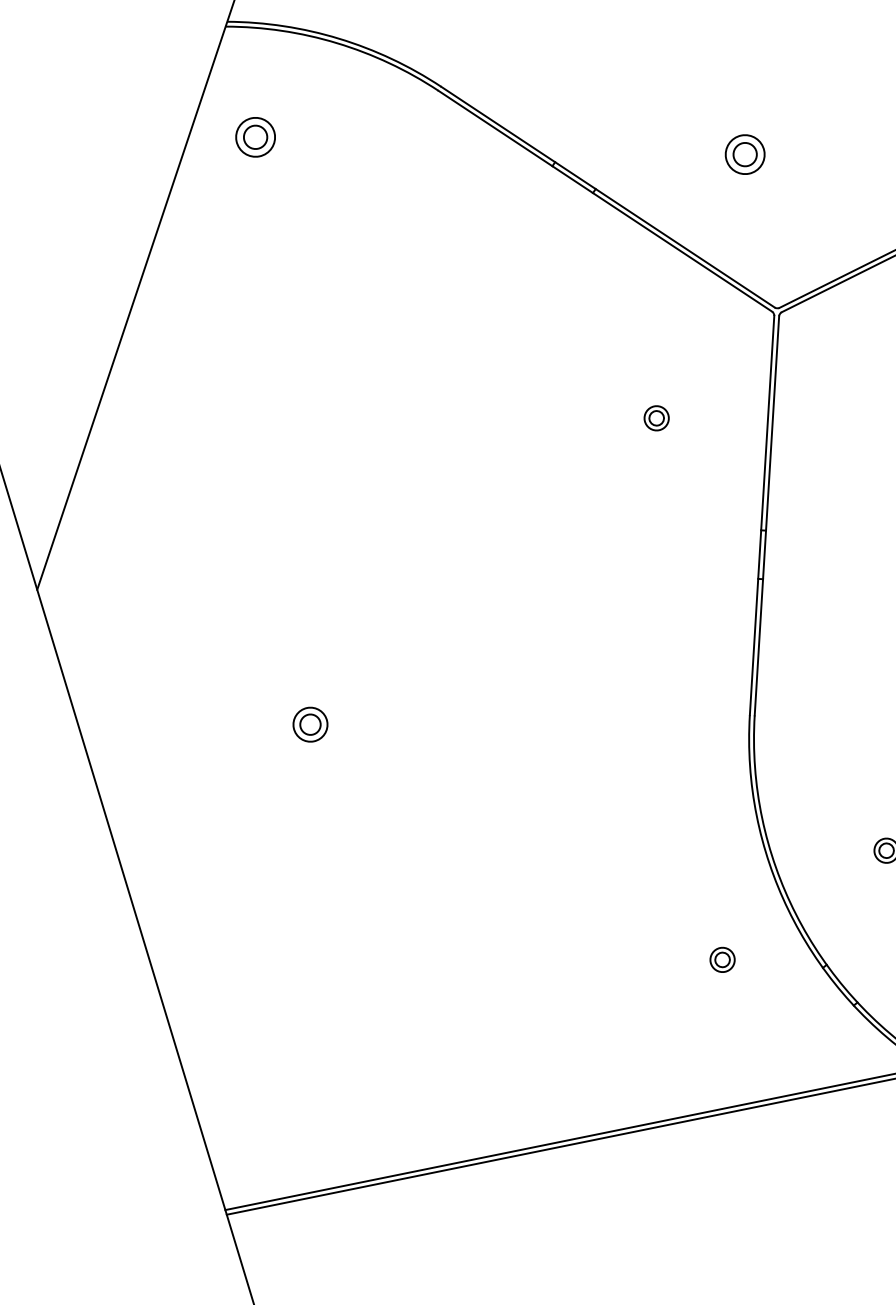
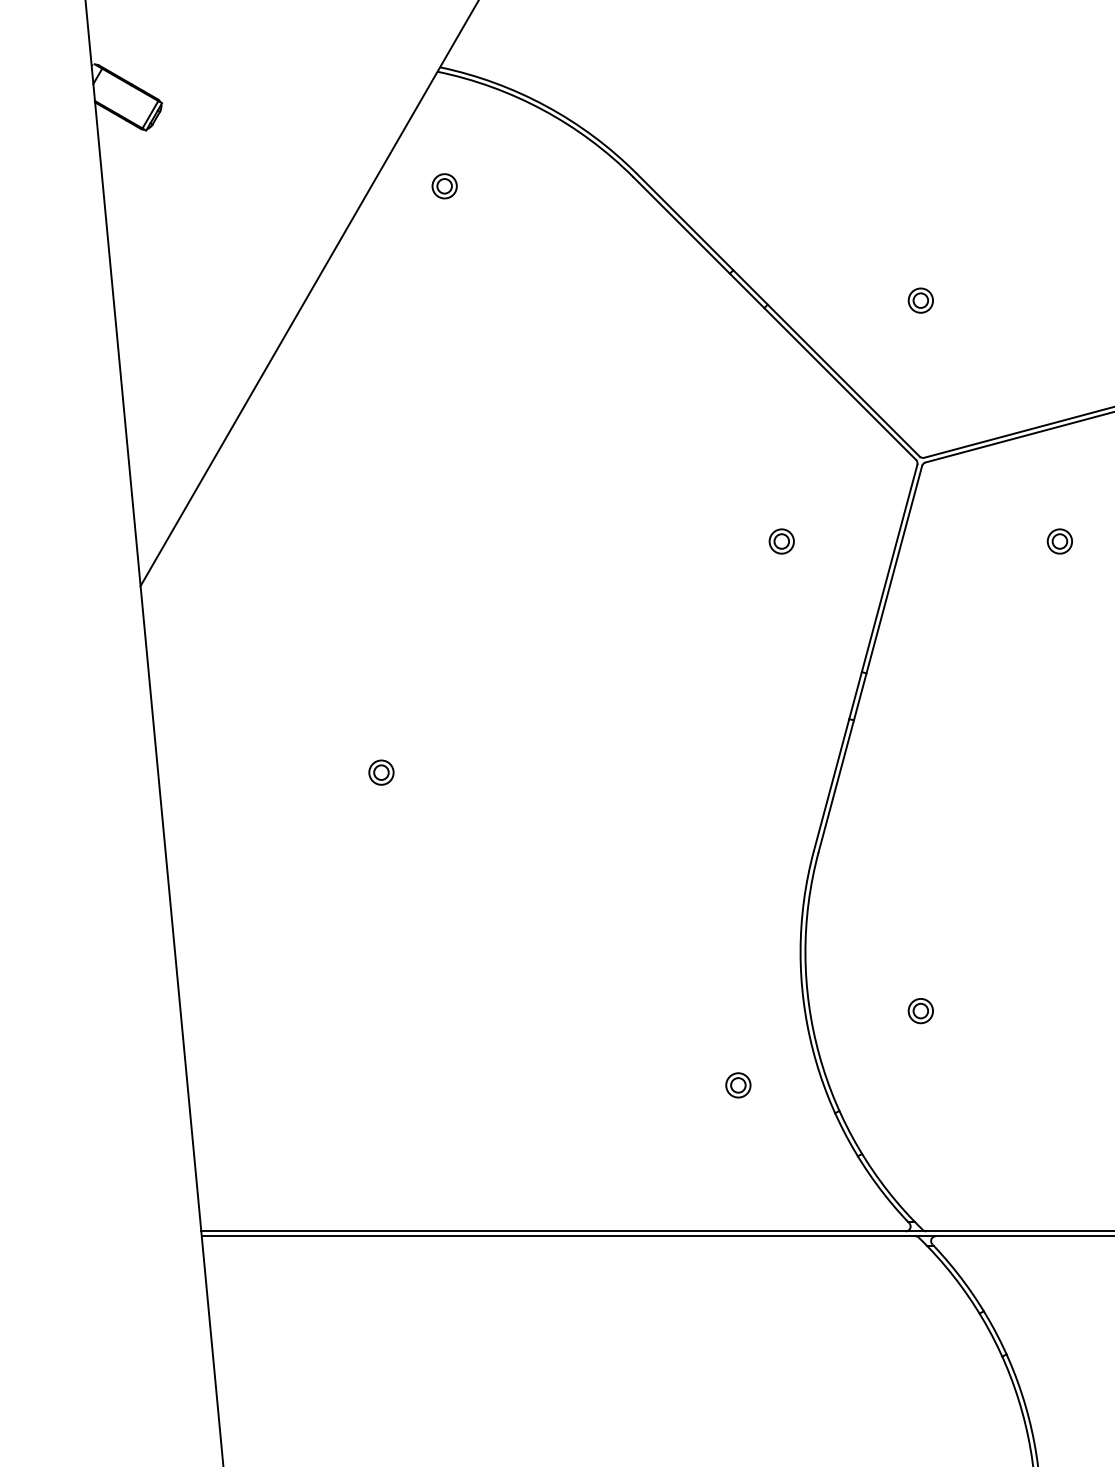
part: (255, 137) -> (444, 186), size x0.62
part: (744, 154) -> (920, 300), size x0.62
part: (310, 724) -> (381, 772), size x0.71

